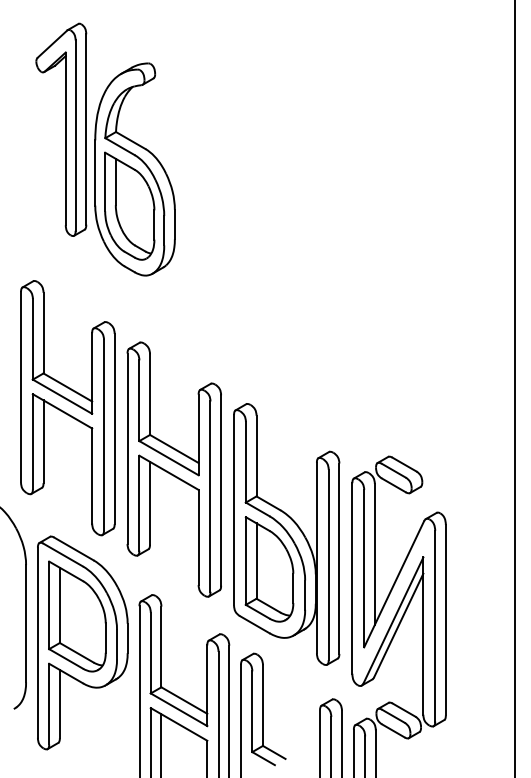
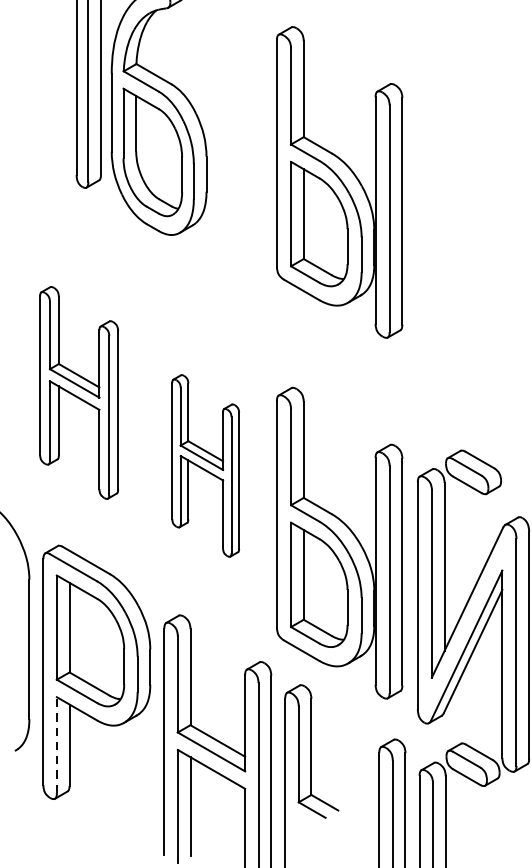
part: (286, 231) -> (339, 182), added
part: (67, 408) -> (78, 393), size x0.7
part: (173, 469) -> (204, 465), size x0.6
line: (49, 703) -> (57, 744), solid -> dashed

